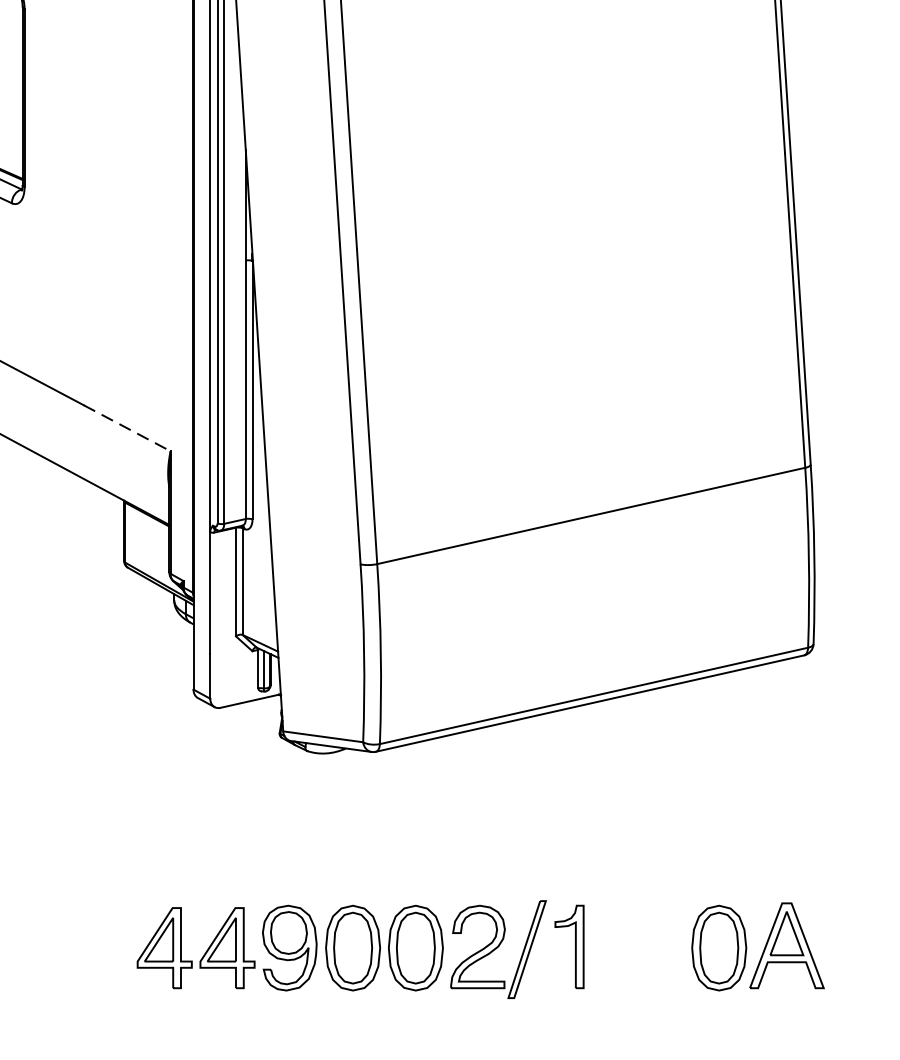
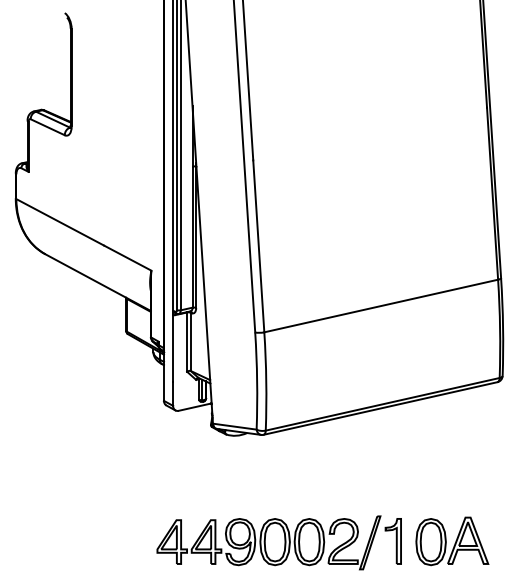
line: (126, 428) -> (127, 258), dashed -> solid
part: (758, 947) -> (452, 541), moved
part: (359, 948) -> (278, 542), moved

